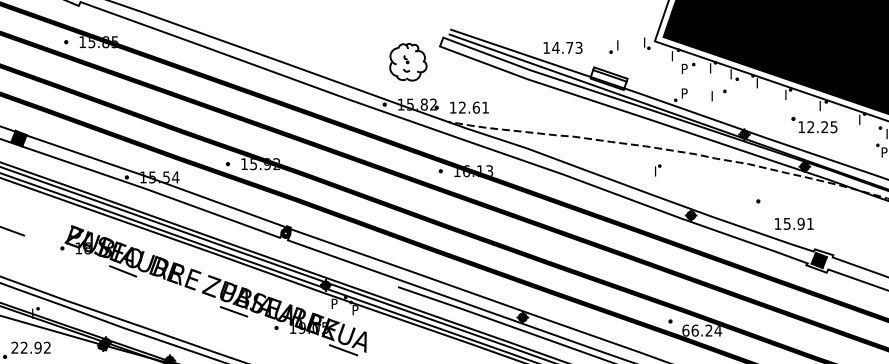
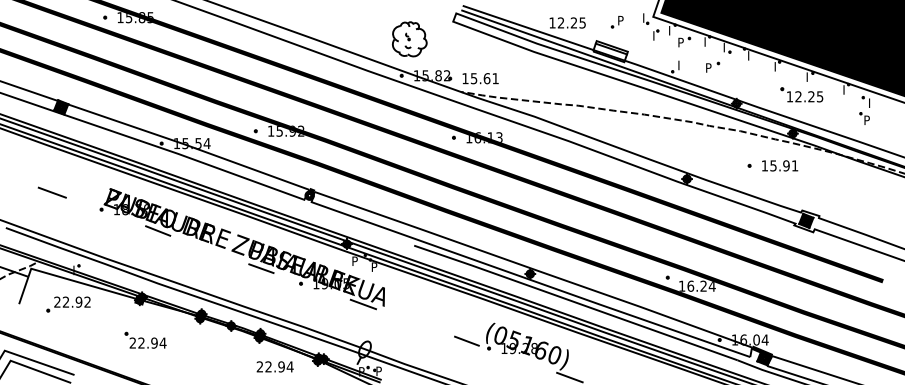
text: (620, 43) -> (621, 18), I -> P
text: (567, 47) -> (571, 22), 14.73 -> 12.25
part: (408, 62) -> (409, 39), moved
text: (685, 91) -> (681, 63), P -> I
text: (715, 93) -> (709, 65), I -> P
text: (461, 107) -> (473, 78), 12.61 -> 15.61
part: (658, 169) -> (656, 34), moved
text: (794, 223) -> (780, 165), moved
text: (685, 329) -> (681, 285), 66.24 -> 16.24

